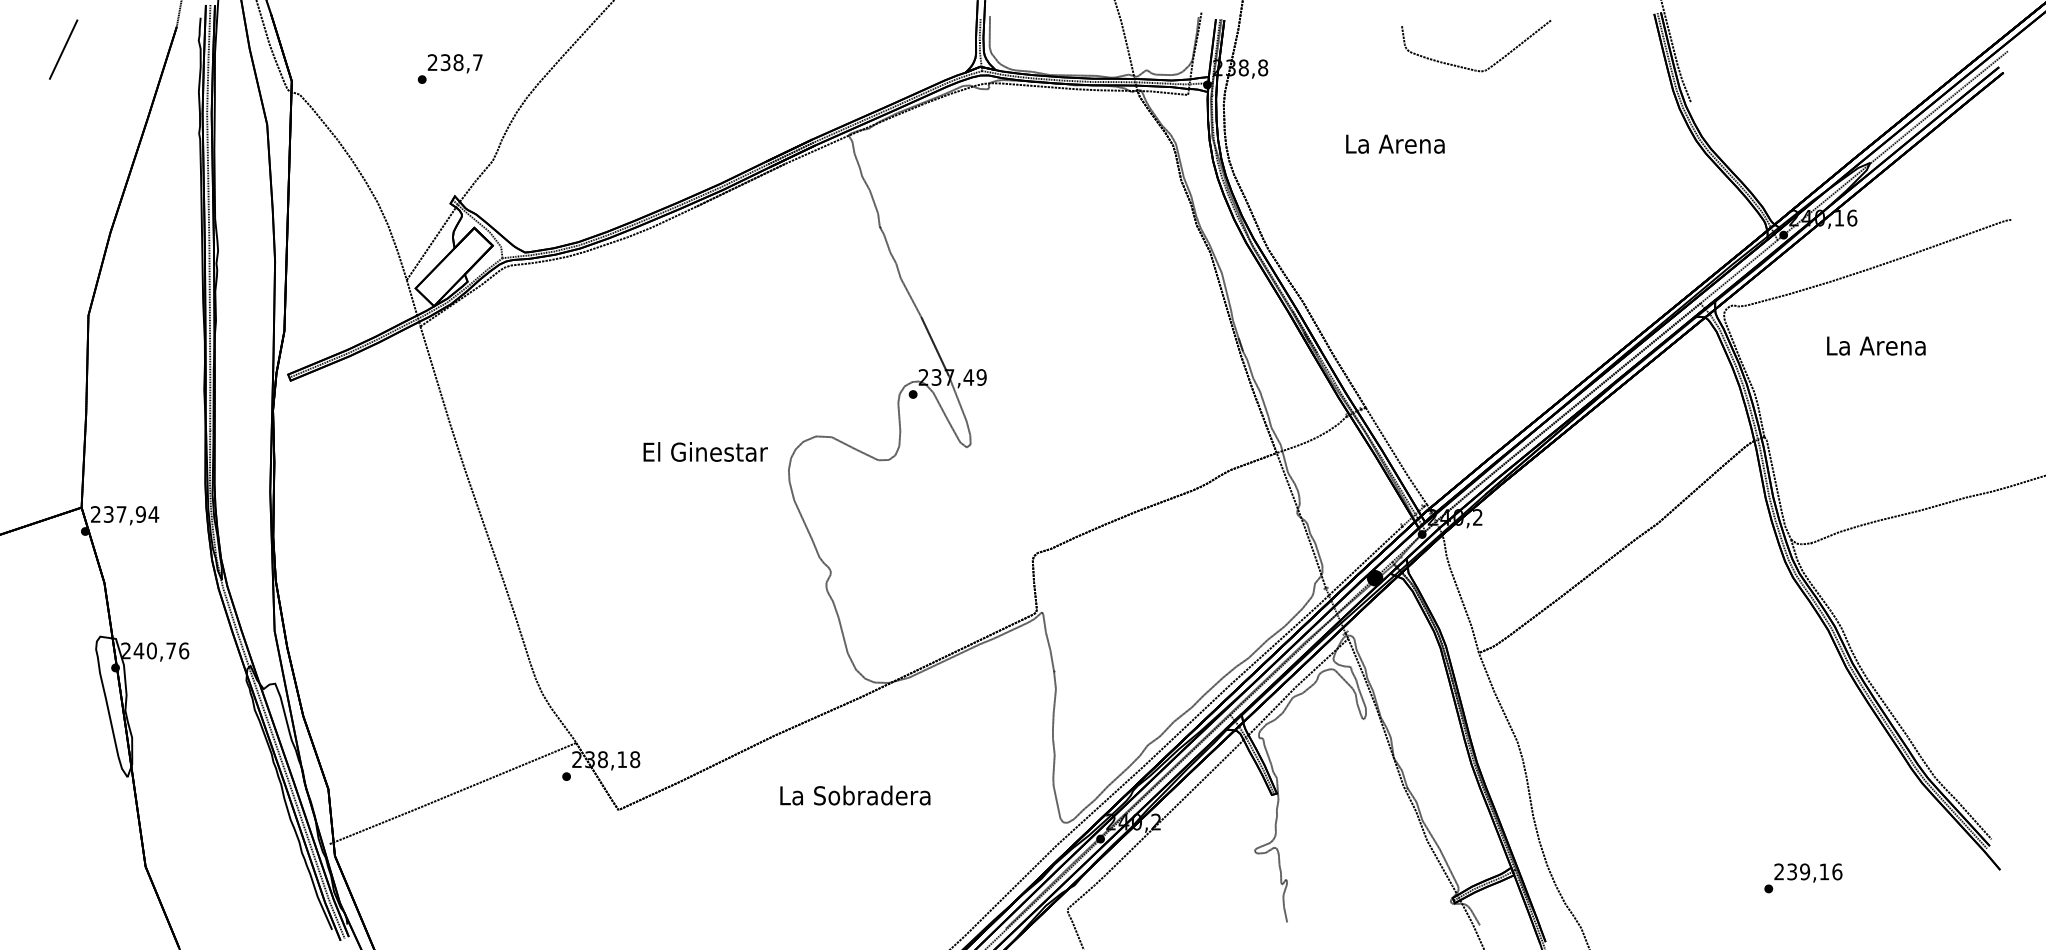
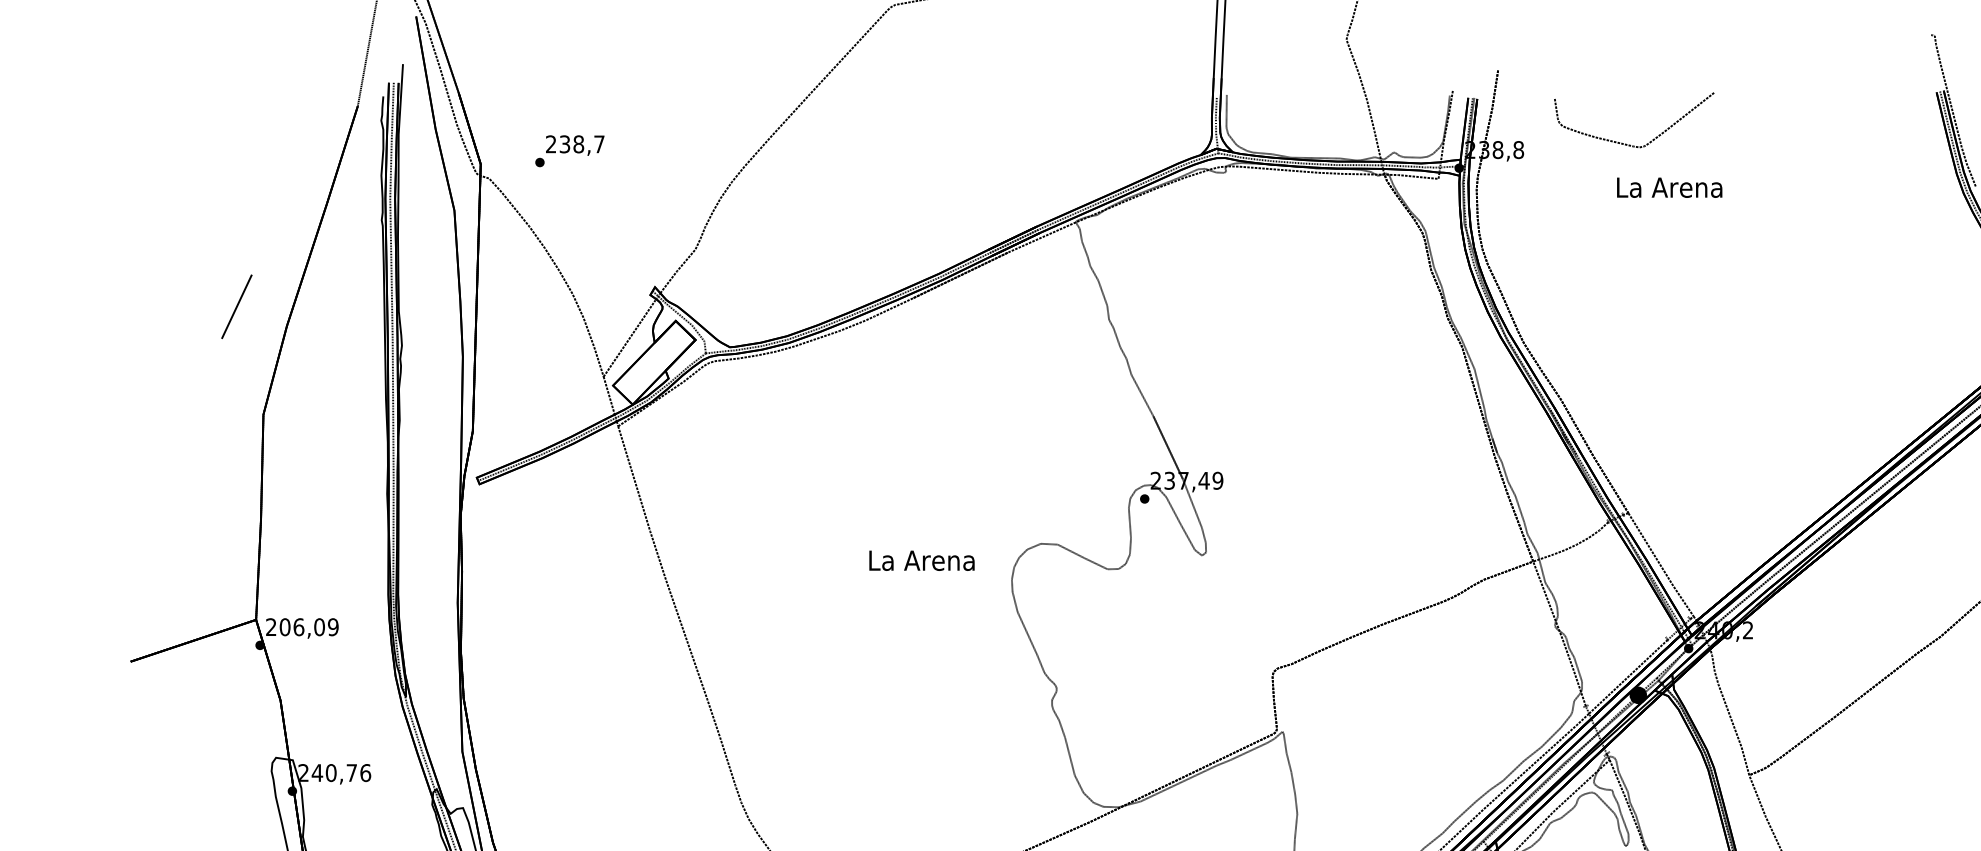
line: (63, 49) -> (236, 306), moved
text: (449, 68) -> (569, 150), moved
curve: (1471, 68) -> (1629, 144), moved
text: (1395, 143) -> (1669, 186), moved
text: (705, 451) -> (922, 559), El Ginestar -> La Arena
text: (131, 514) -> (309, 627), 237,94 -> 206,09

